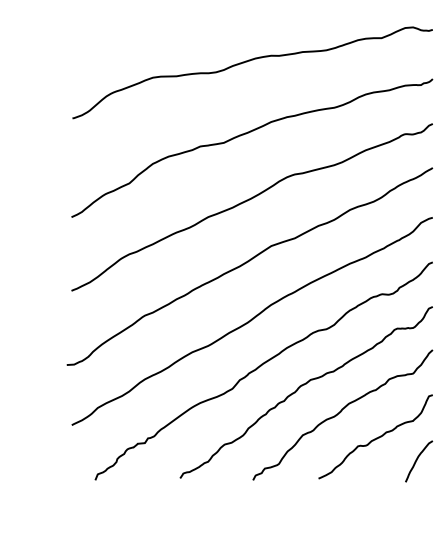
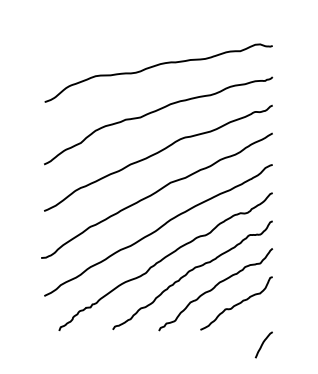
curve: (418, 460) -> (263, 344), moved

